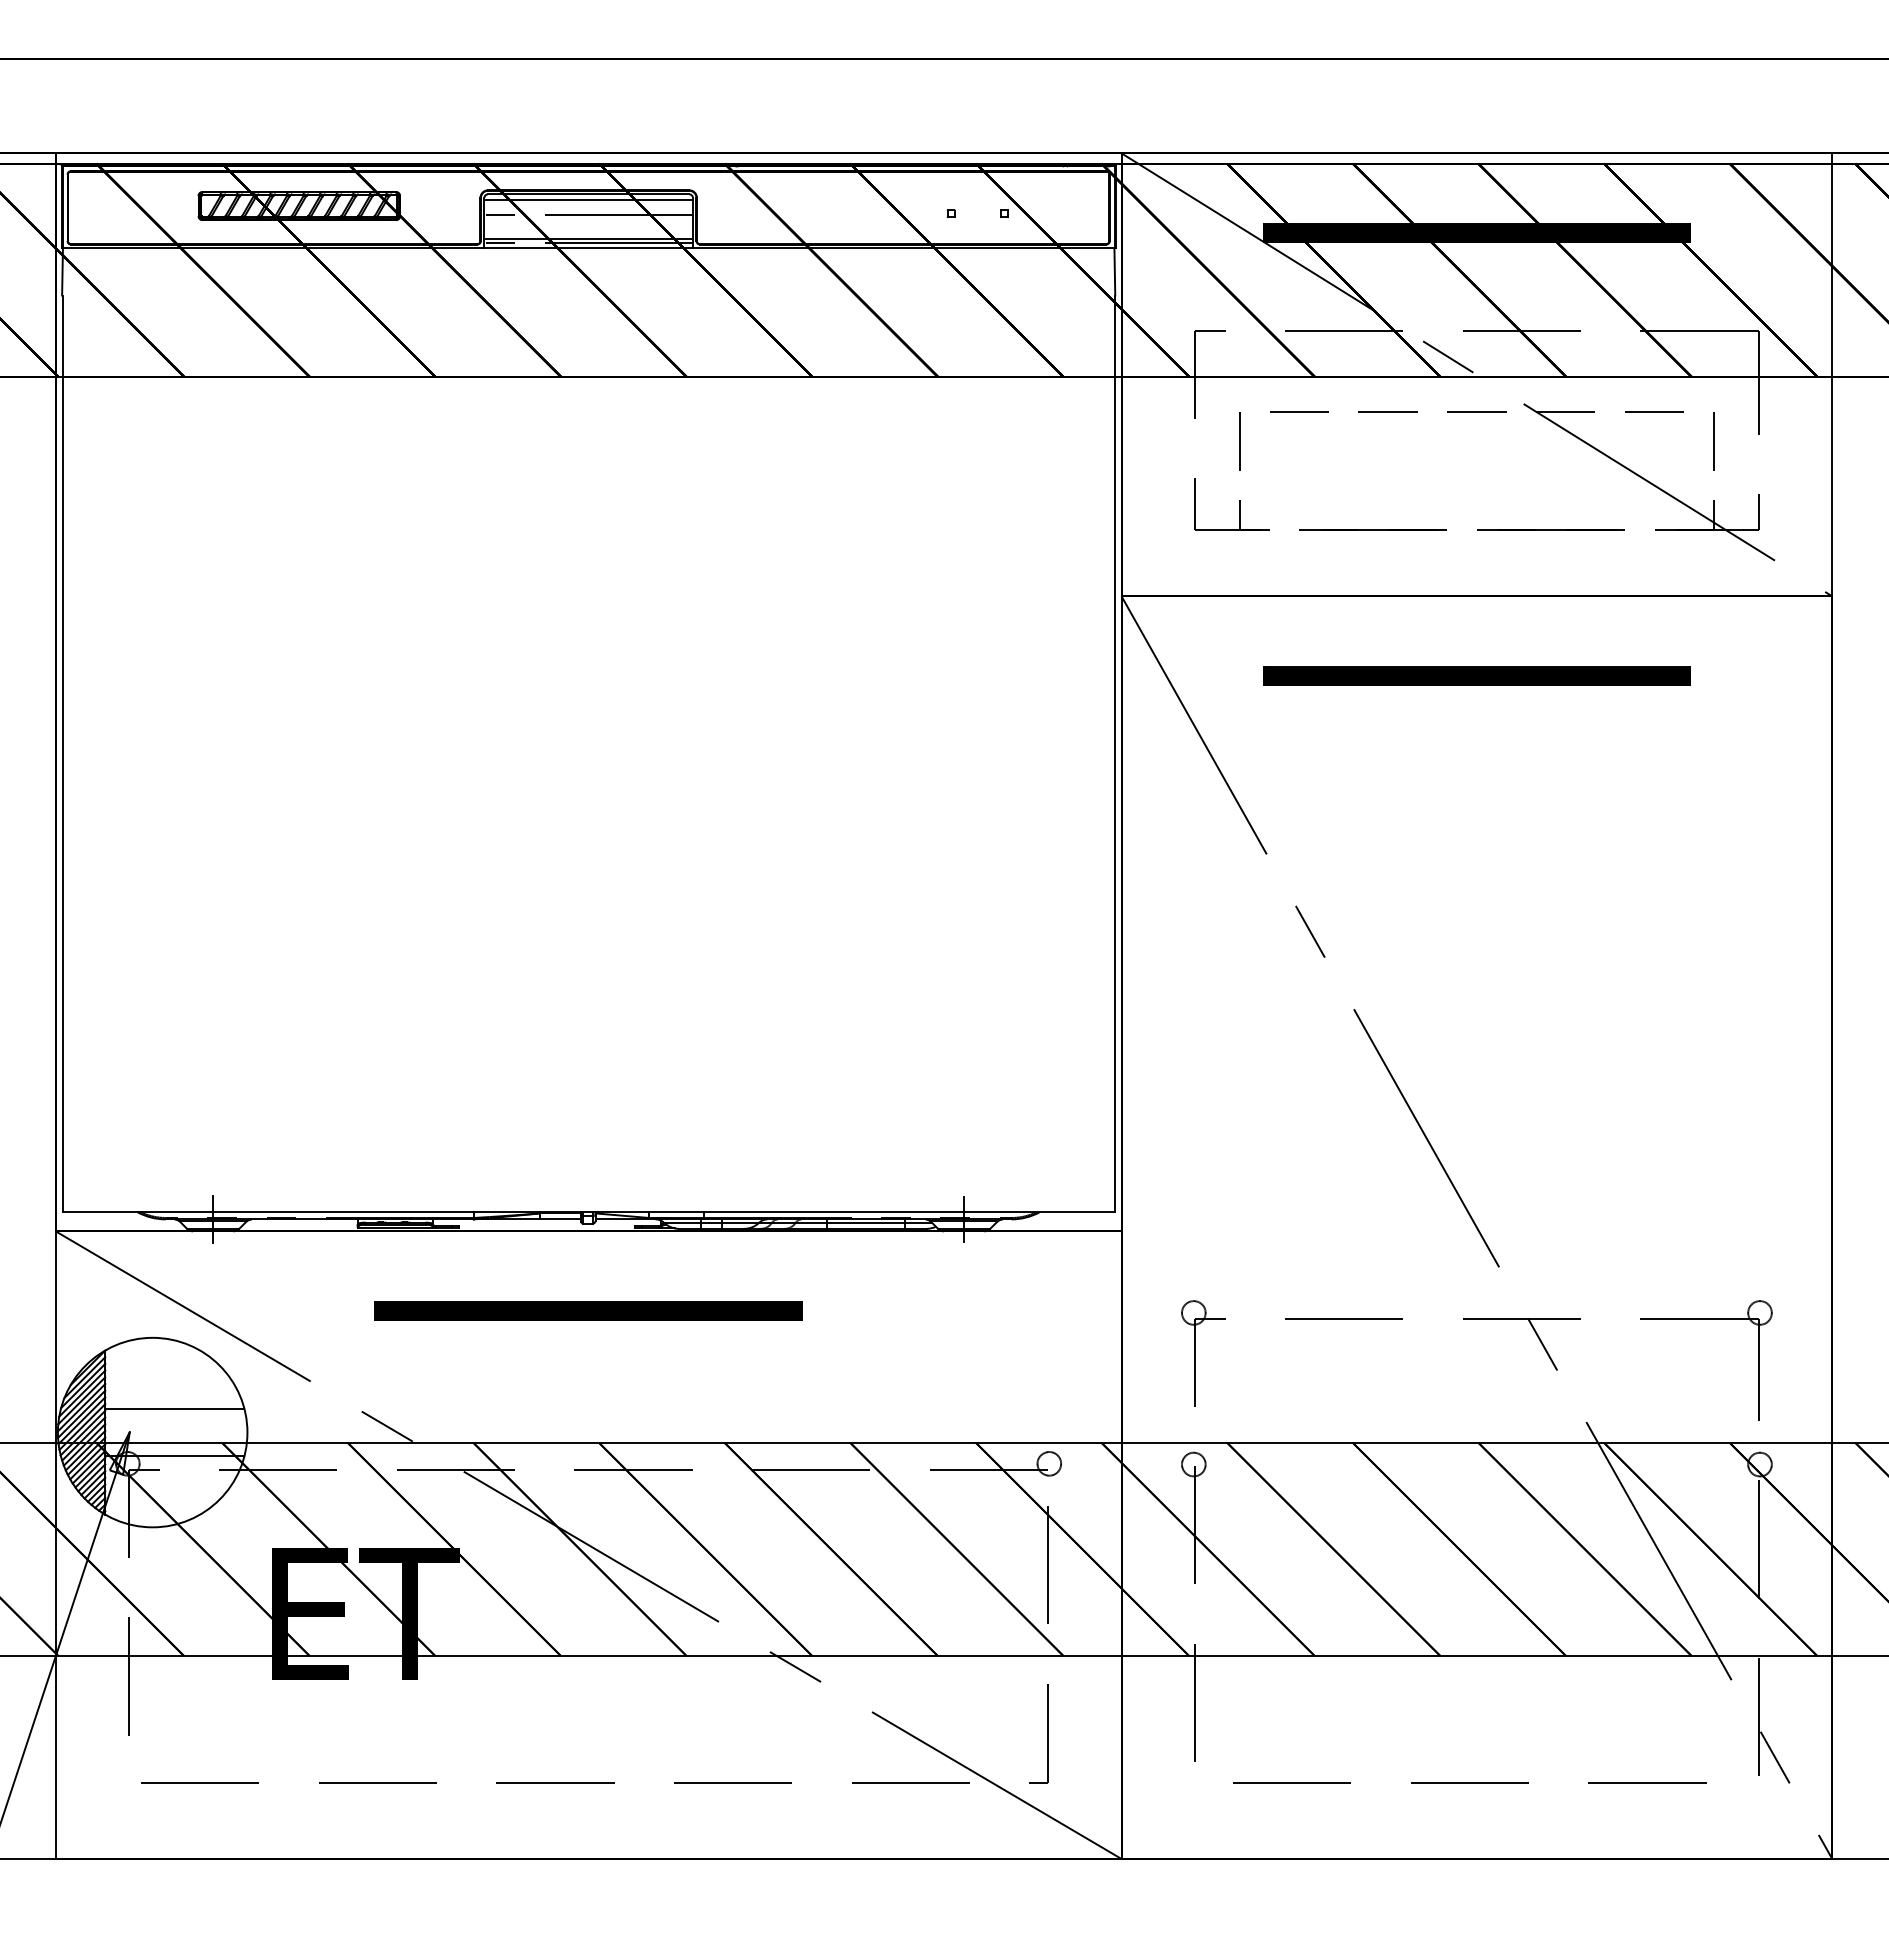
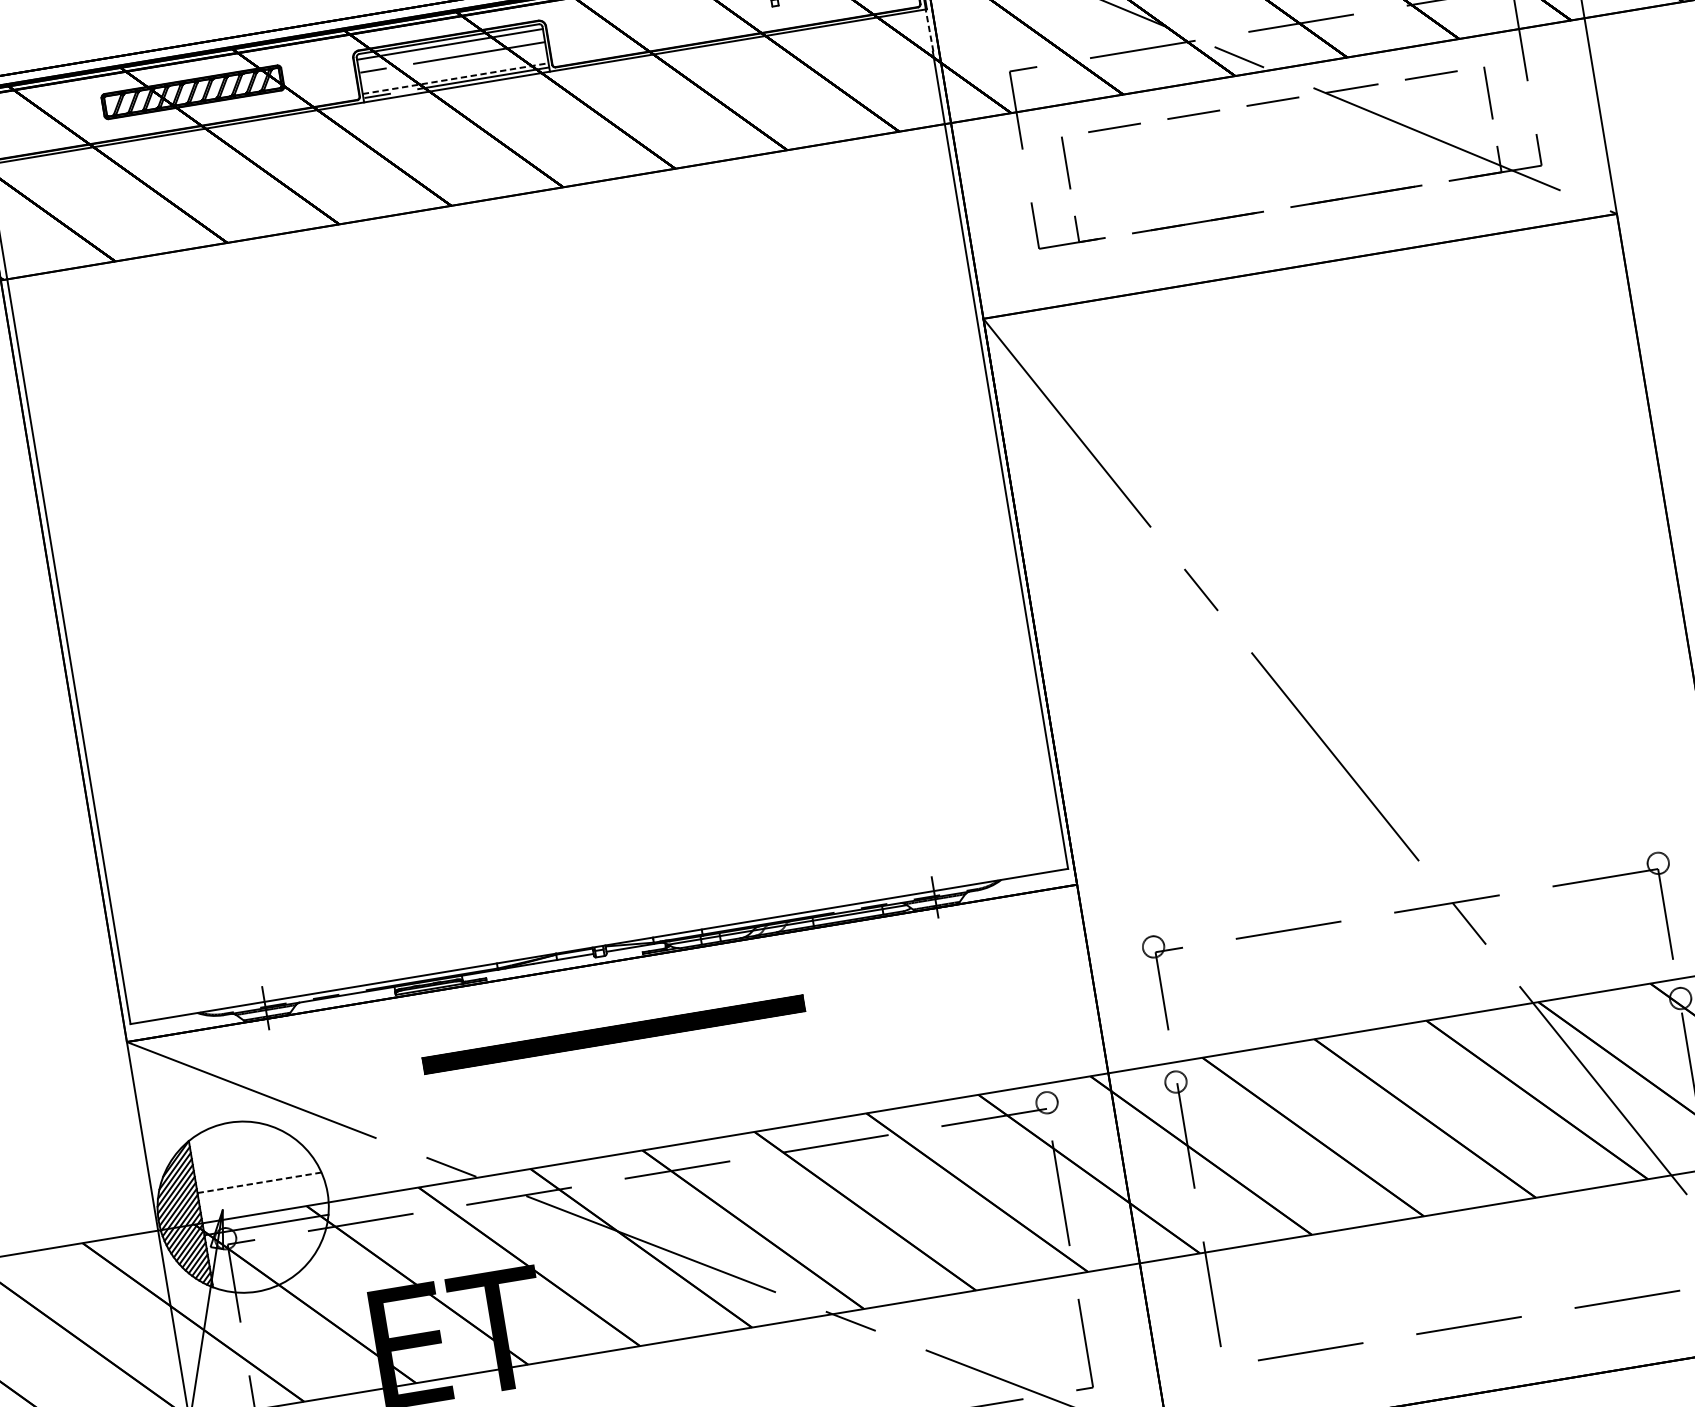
line: (589, 238) -> (456, 78), solid -> dashed
line: (1114, 271) -> (929, 30), solid -> dashed
part: (1476, 675) -> (1311, 336), removed
line: (174, 1408) -> (259, 1182), solid -> dashed

